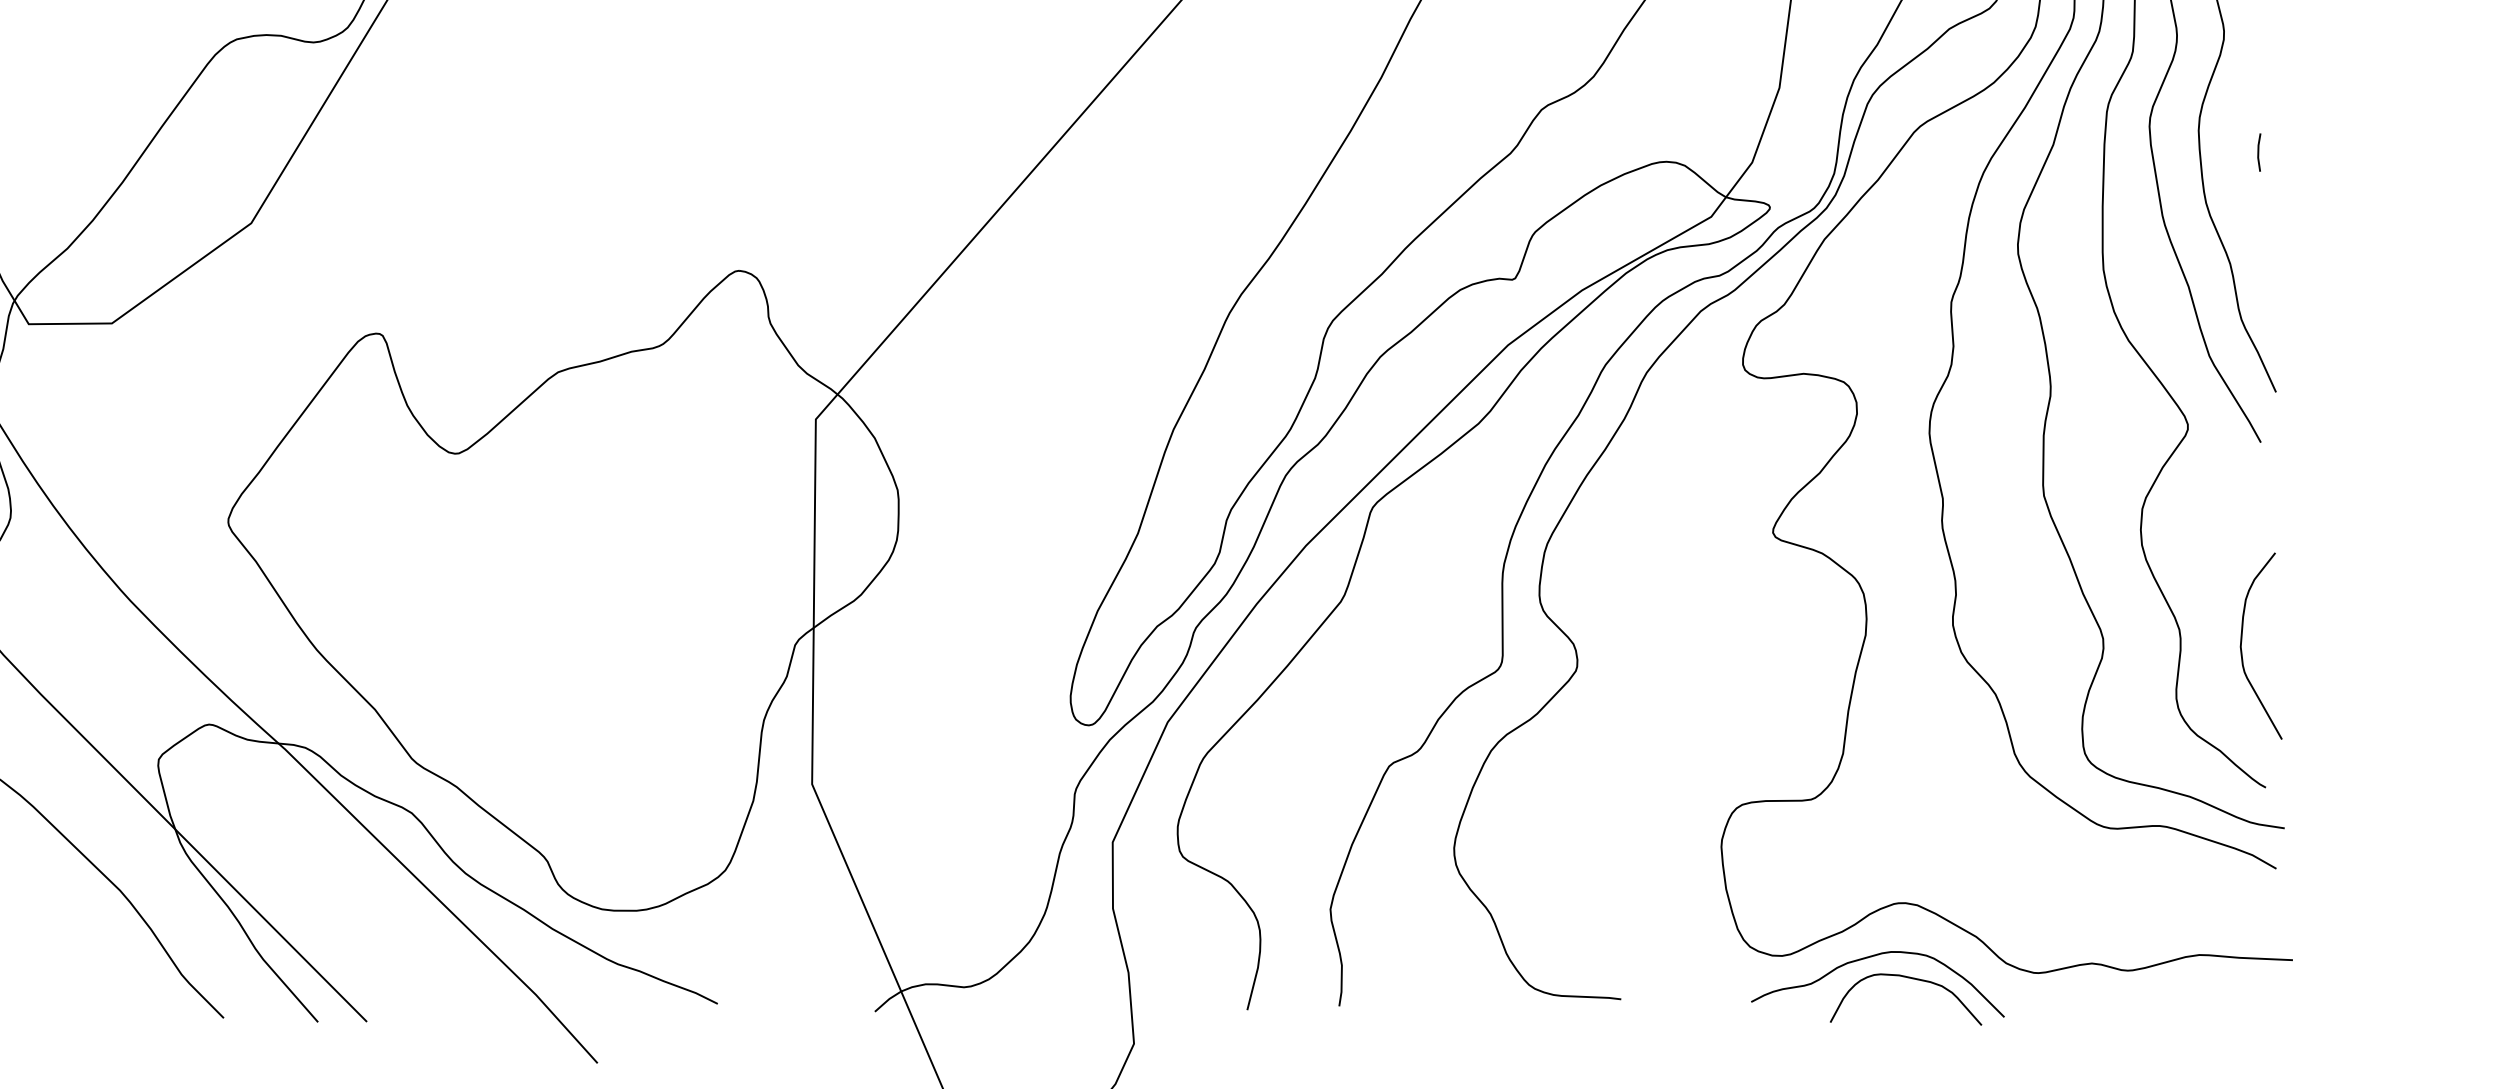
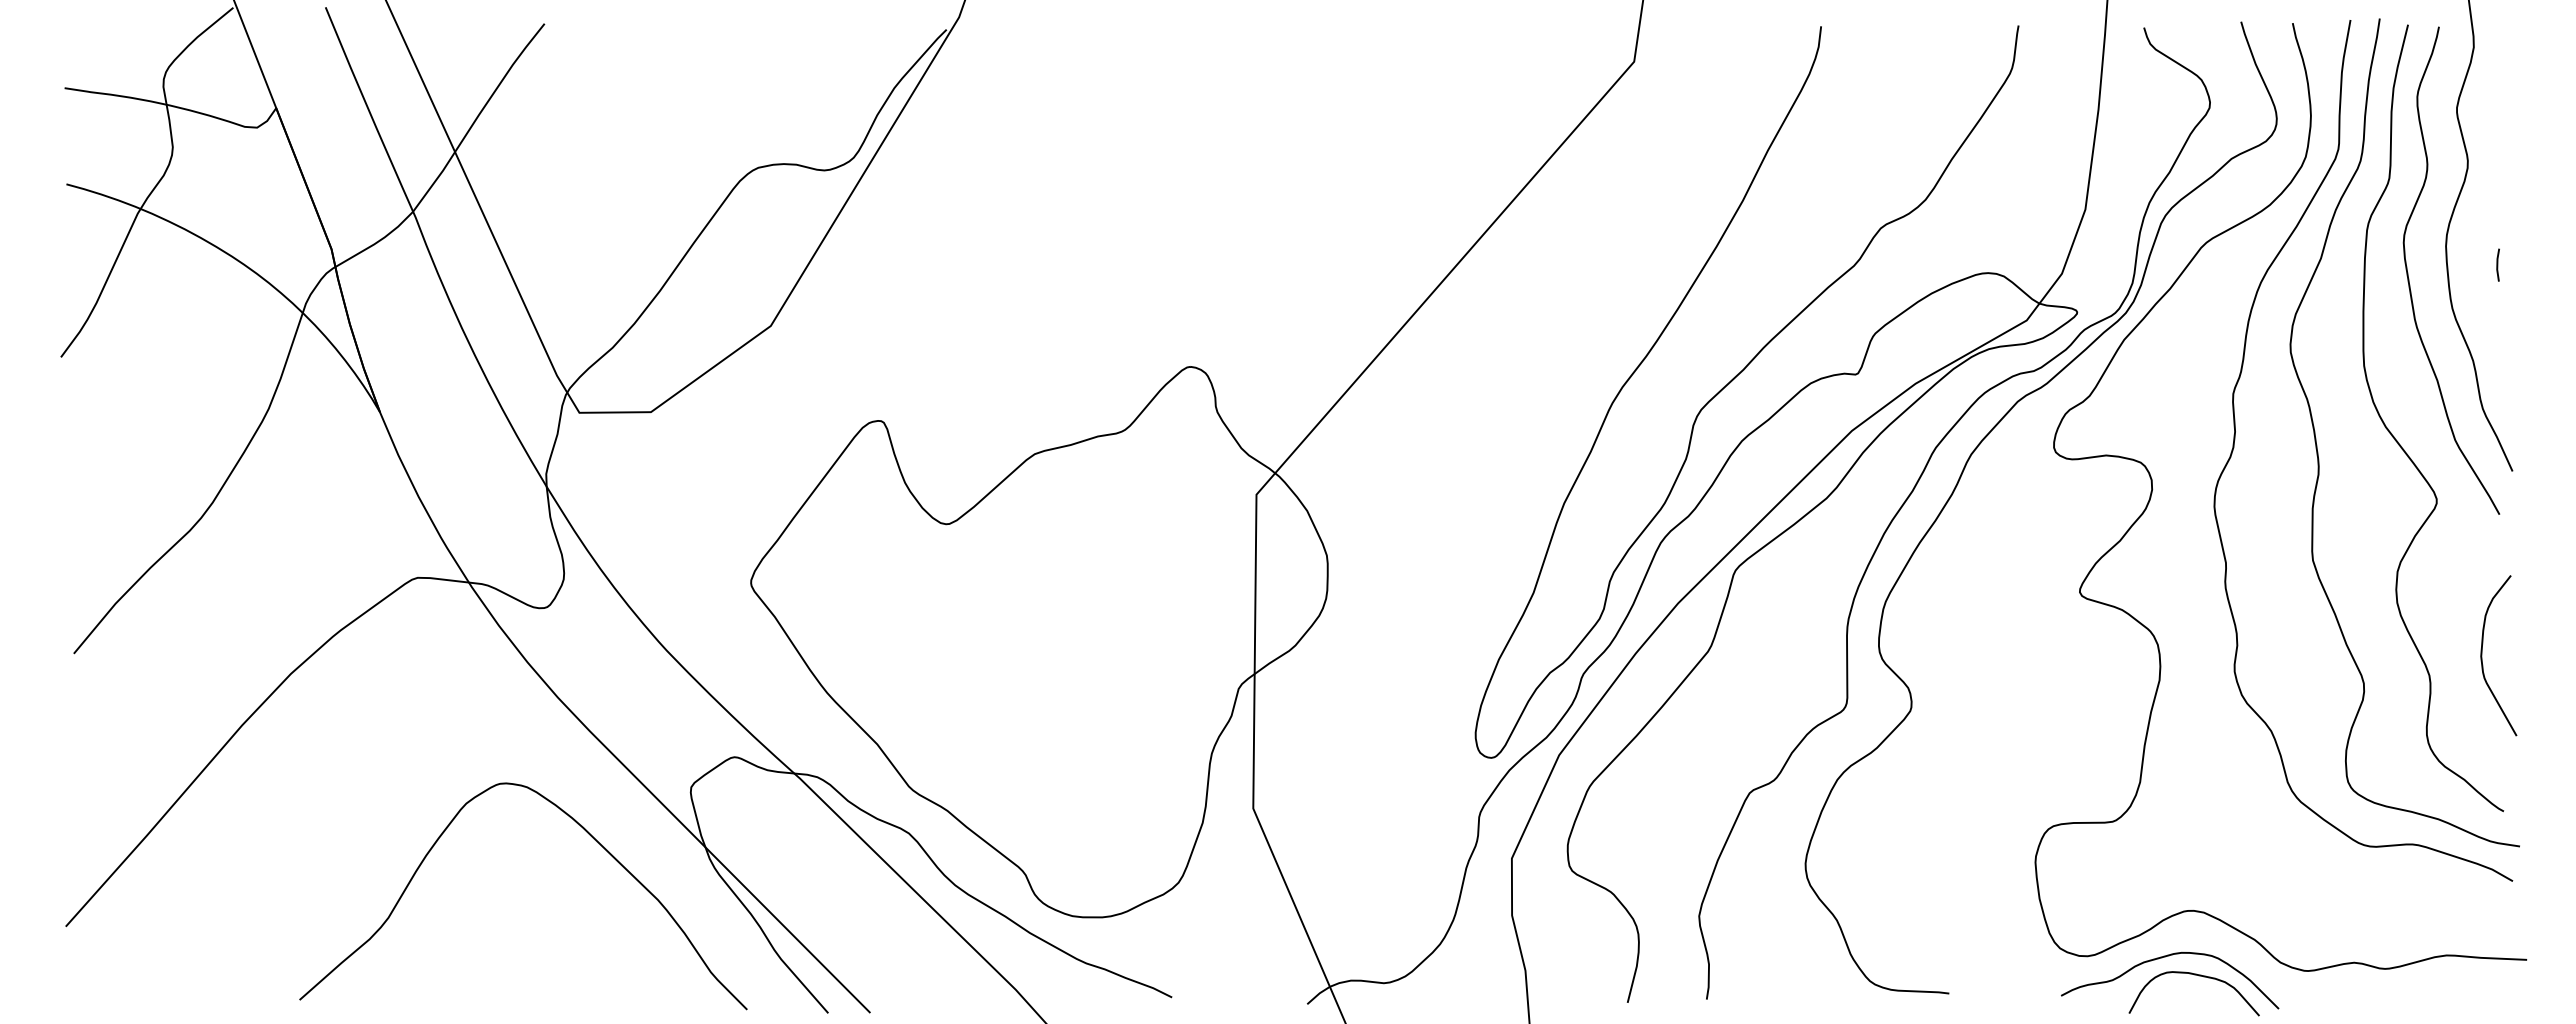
curve: (2242, 645) -> (2482, 655), moved

